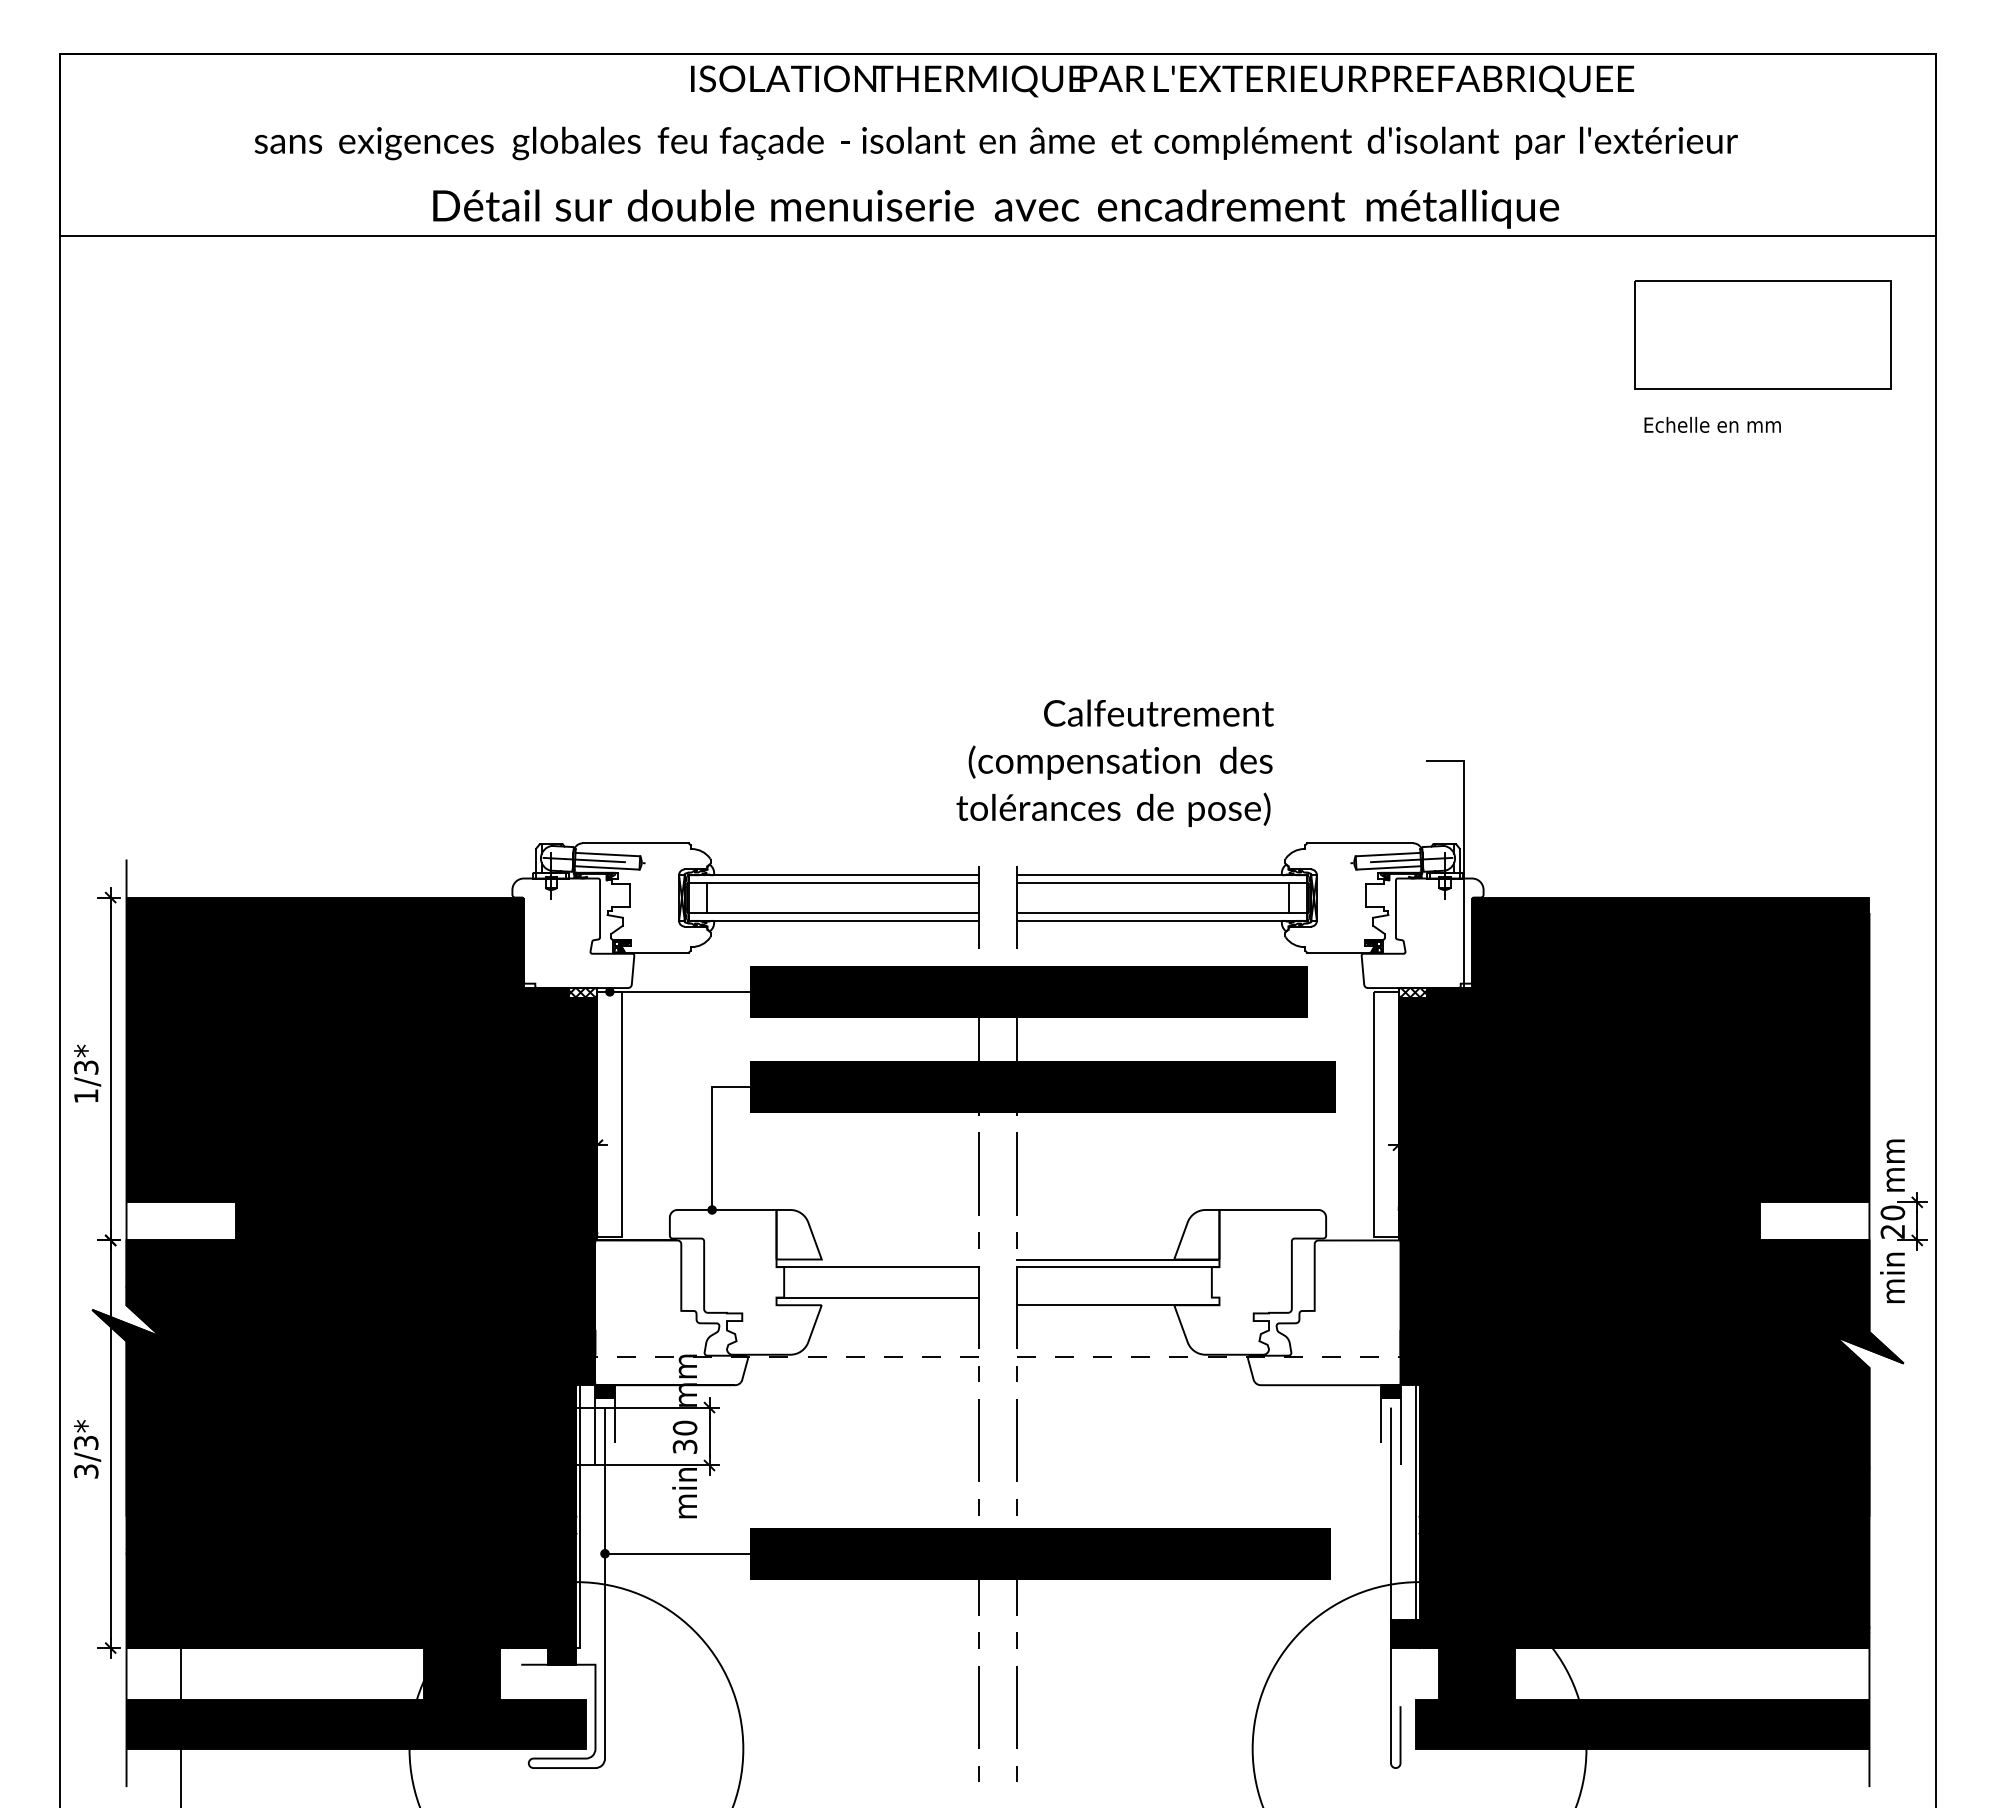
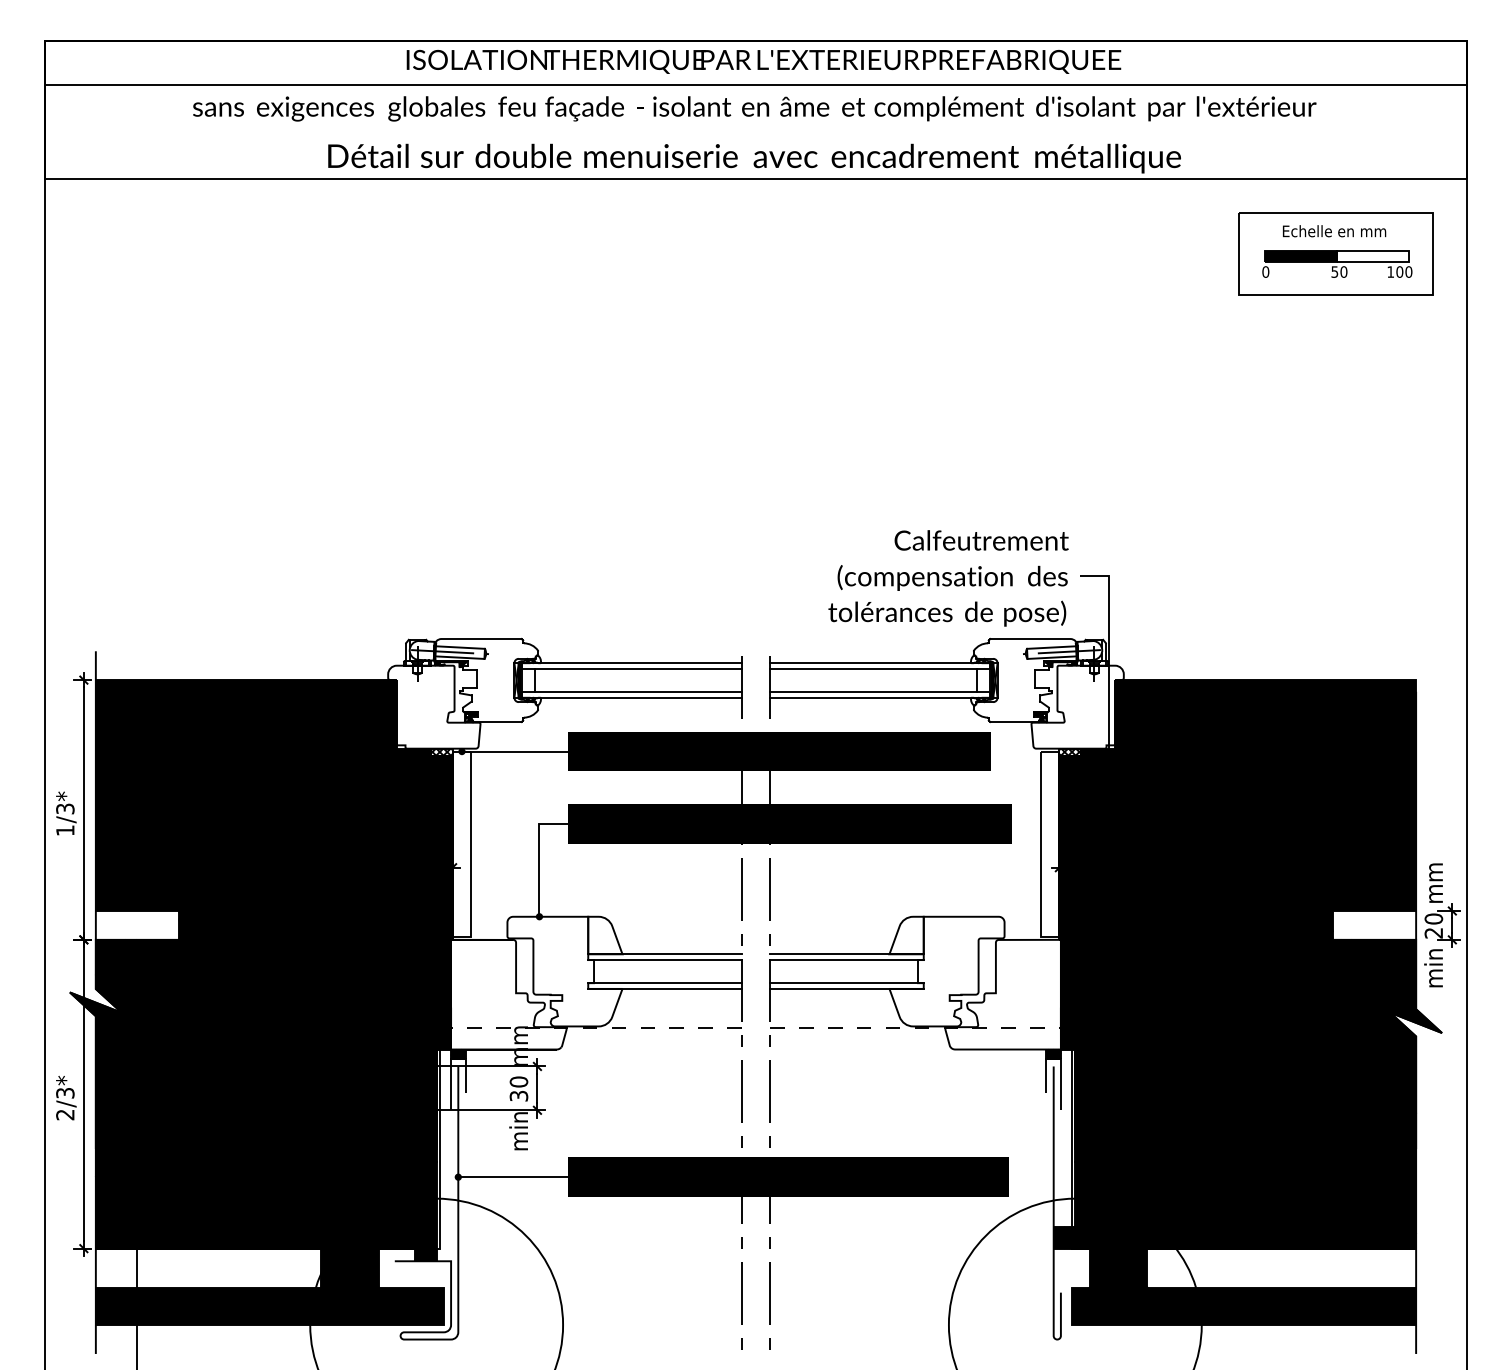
text: (1162, 81) -> (763, 61), moved
line: (997, 111) -> (755, 84), added
part: (1765, 348) -> (1337, 264), added
text: (1712, 424) -> (1334, 230), moved
text: (1114, 762) -> (948, 577), moved
line: (877, 1259) -> (664, 954), added
line: (1118, 1297) -> (847, 983), added
line: (877, 1305) -> (664, 989), added
text: (86, 1471) -> (65, 1114), 3/3* -> 2/3*

